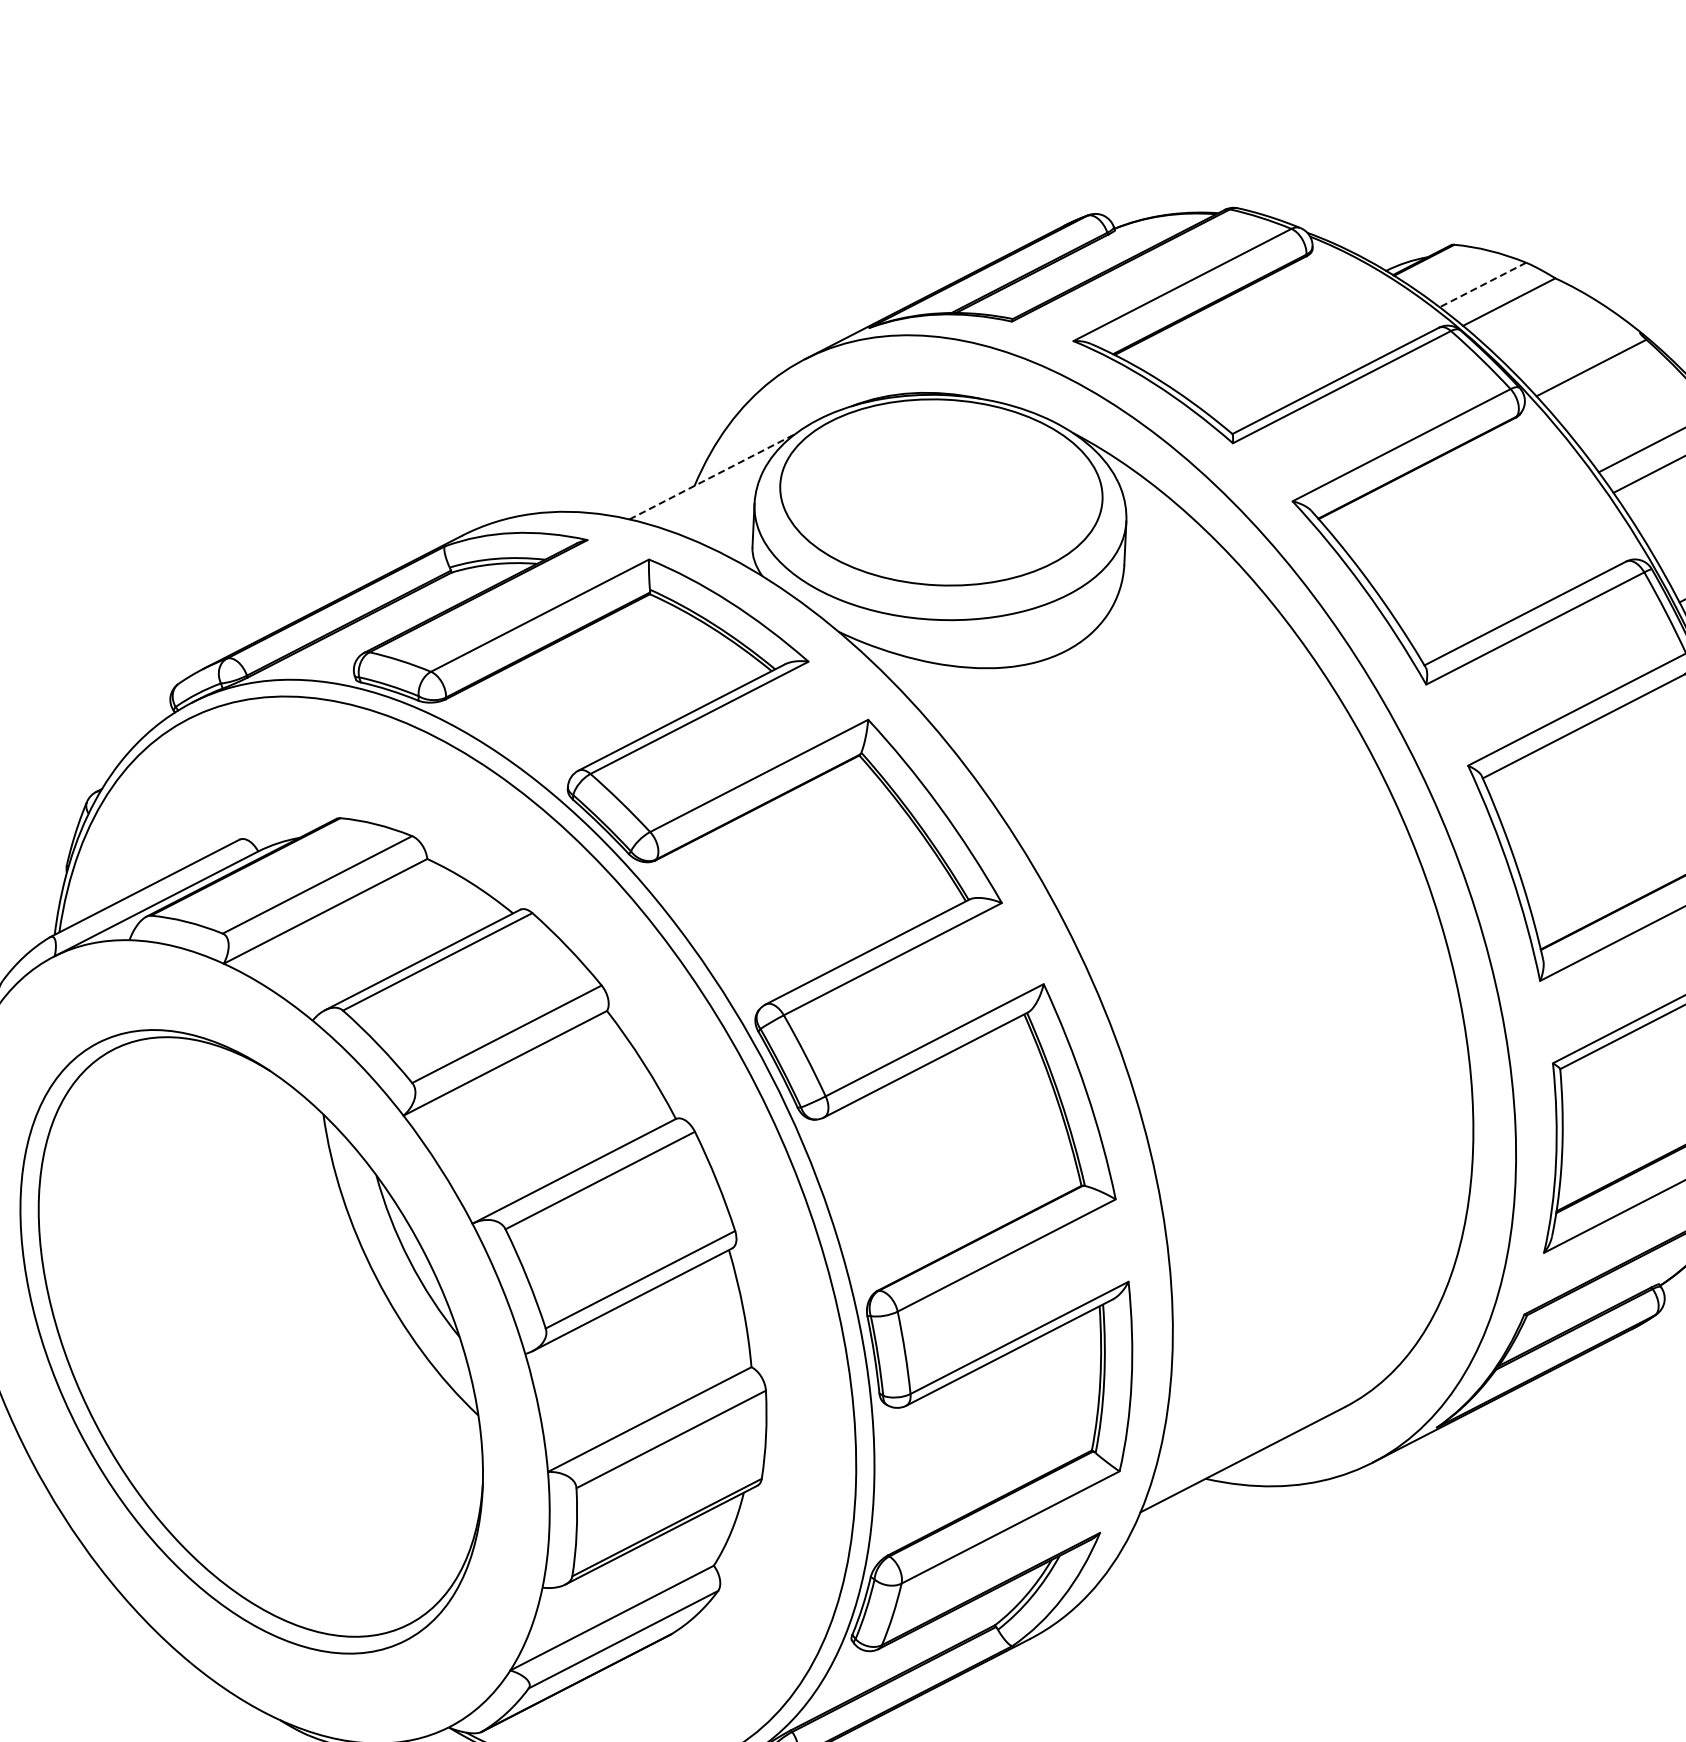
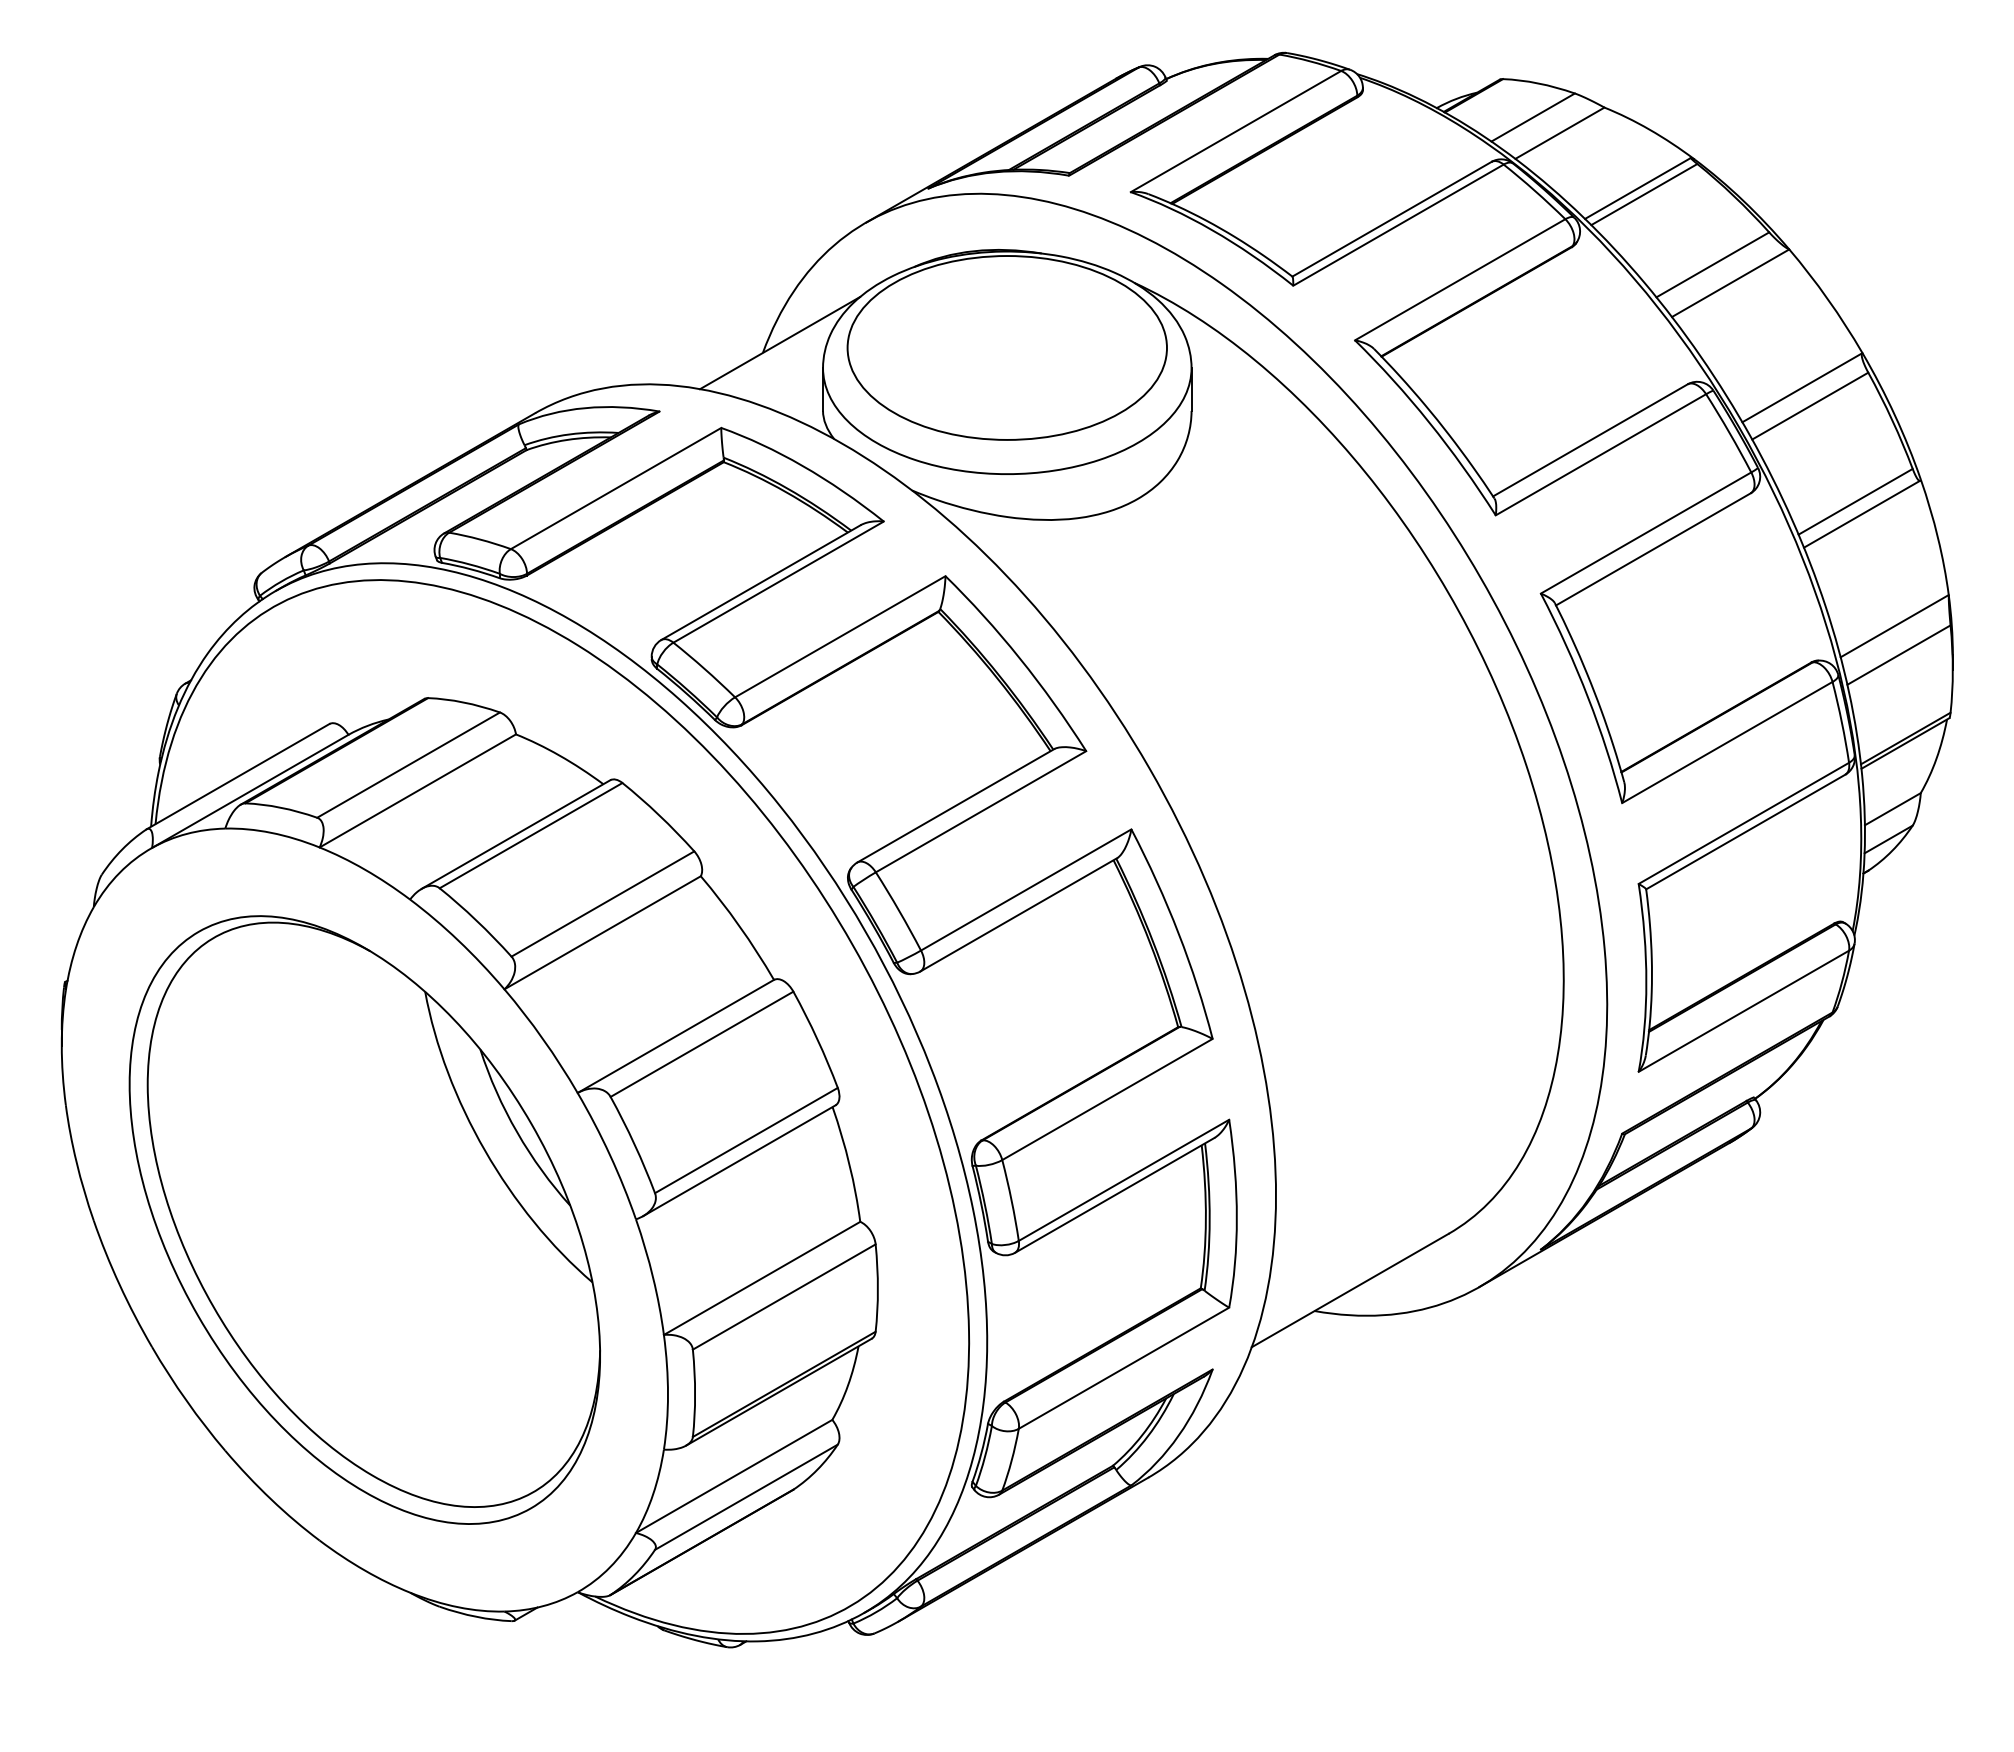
line: (1482, 284) -> (1532, 117), dashed -> solid
line: (1584, 360) -> (1637, 187), added
line: (712, 476) -> (780, 342), dashed -> solid

